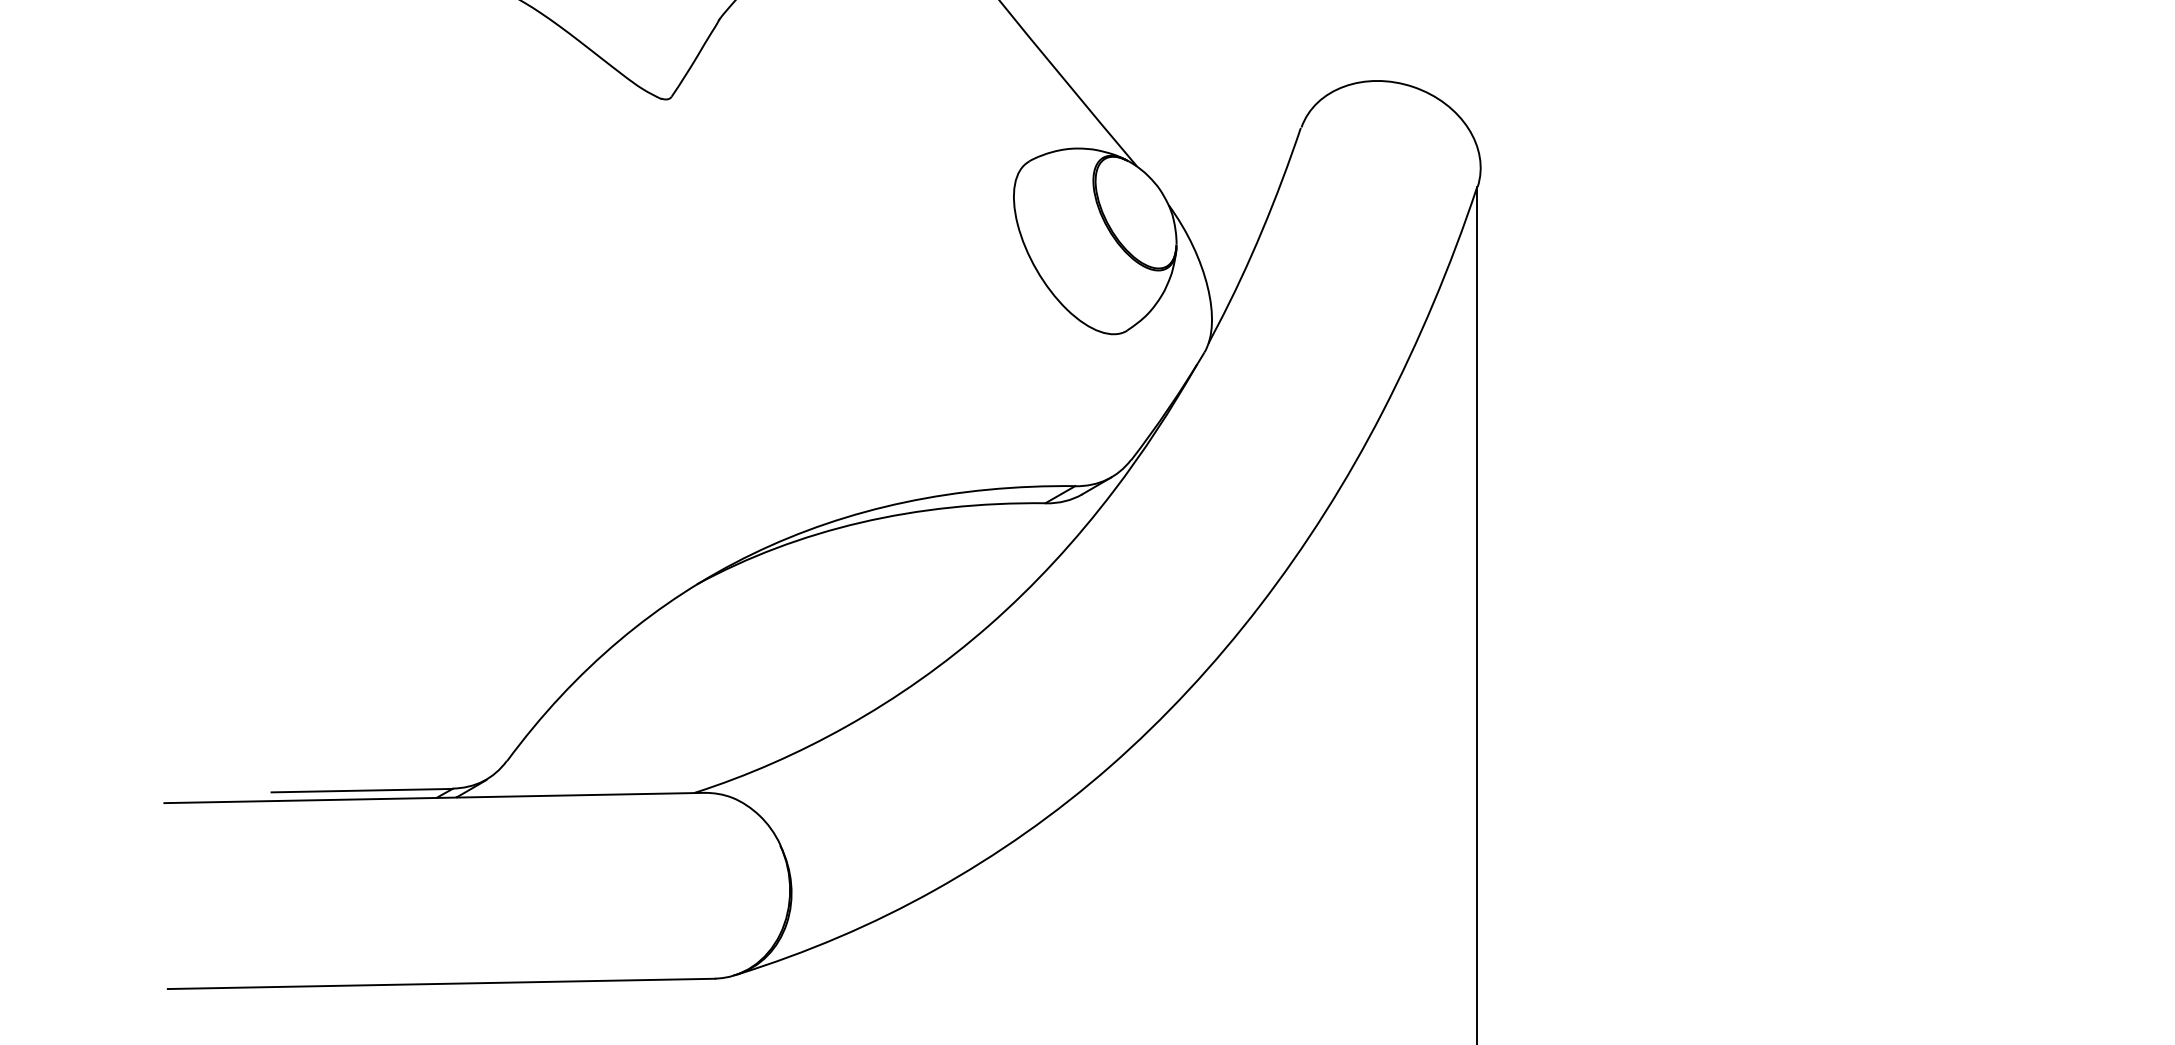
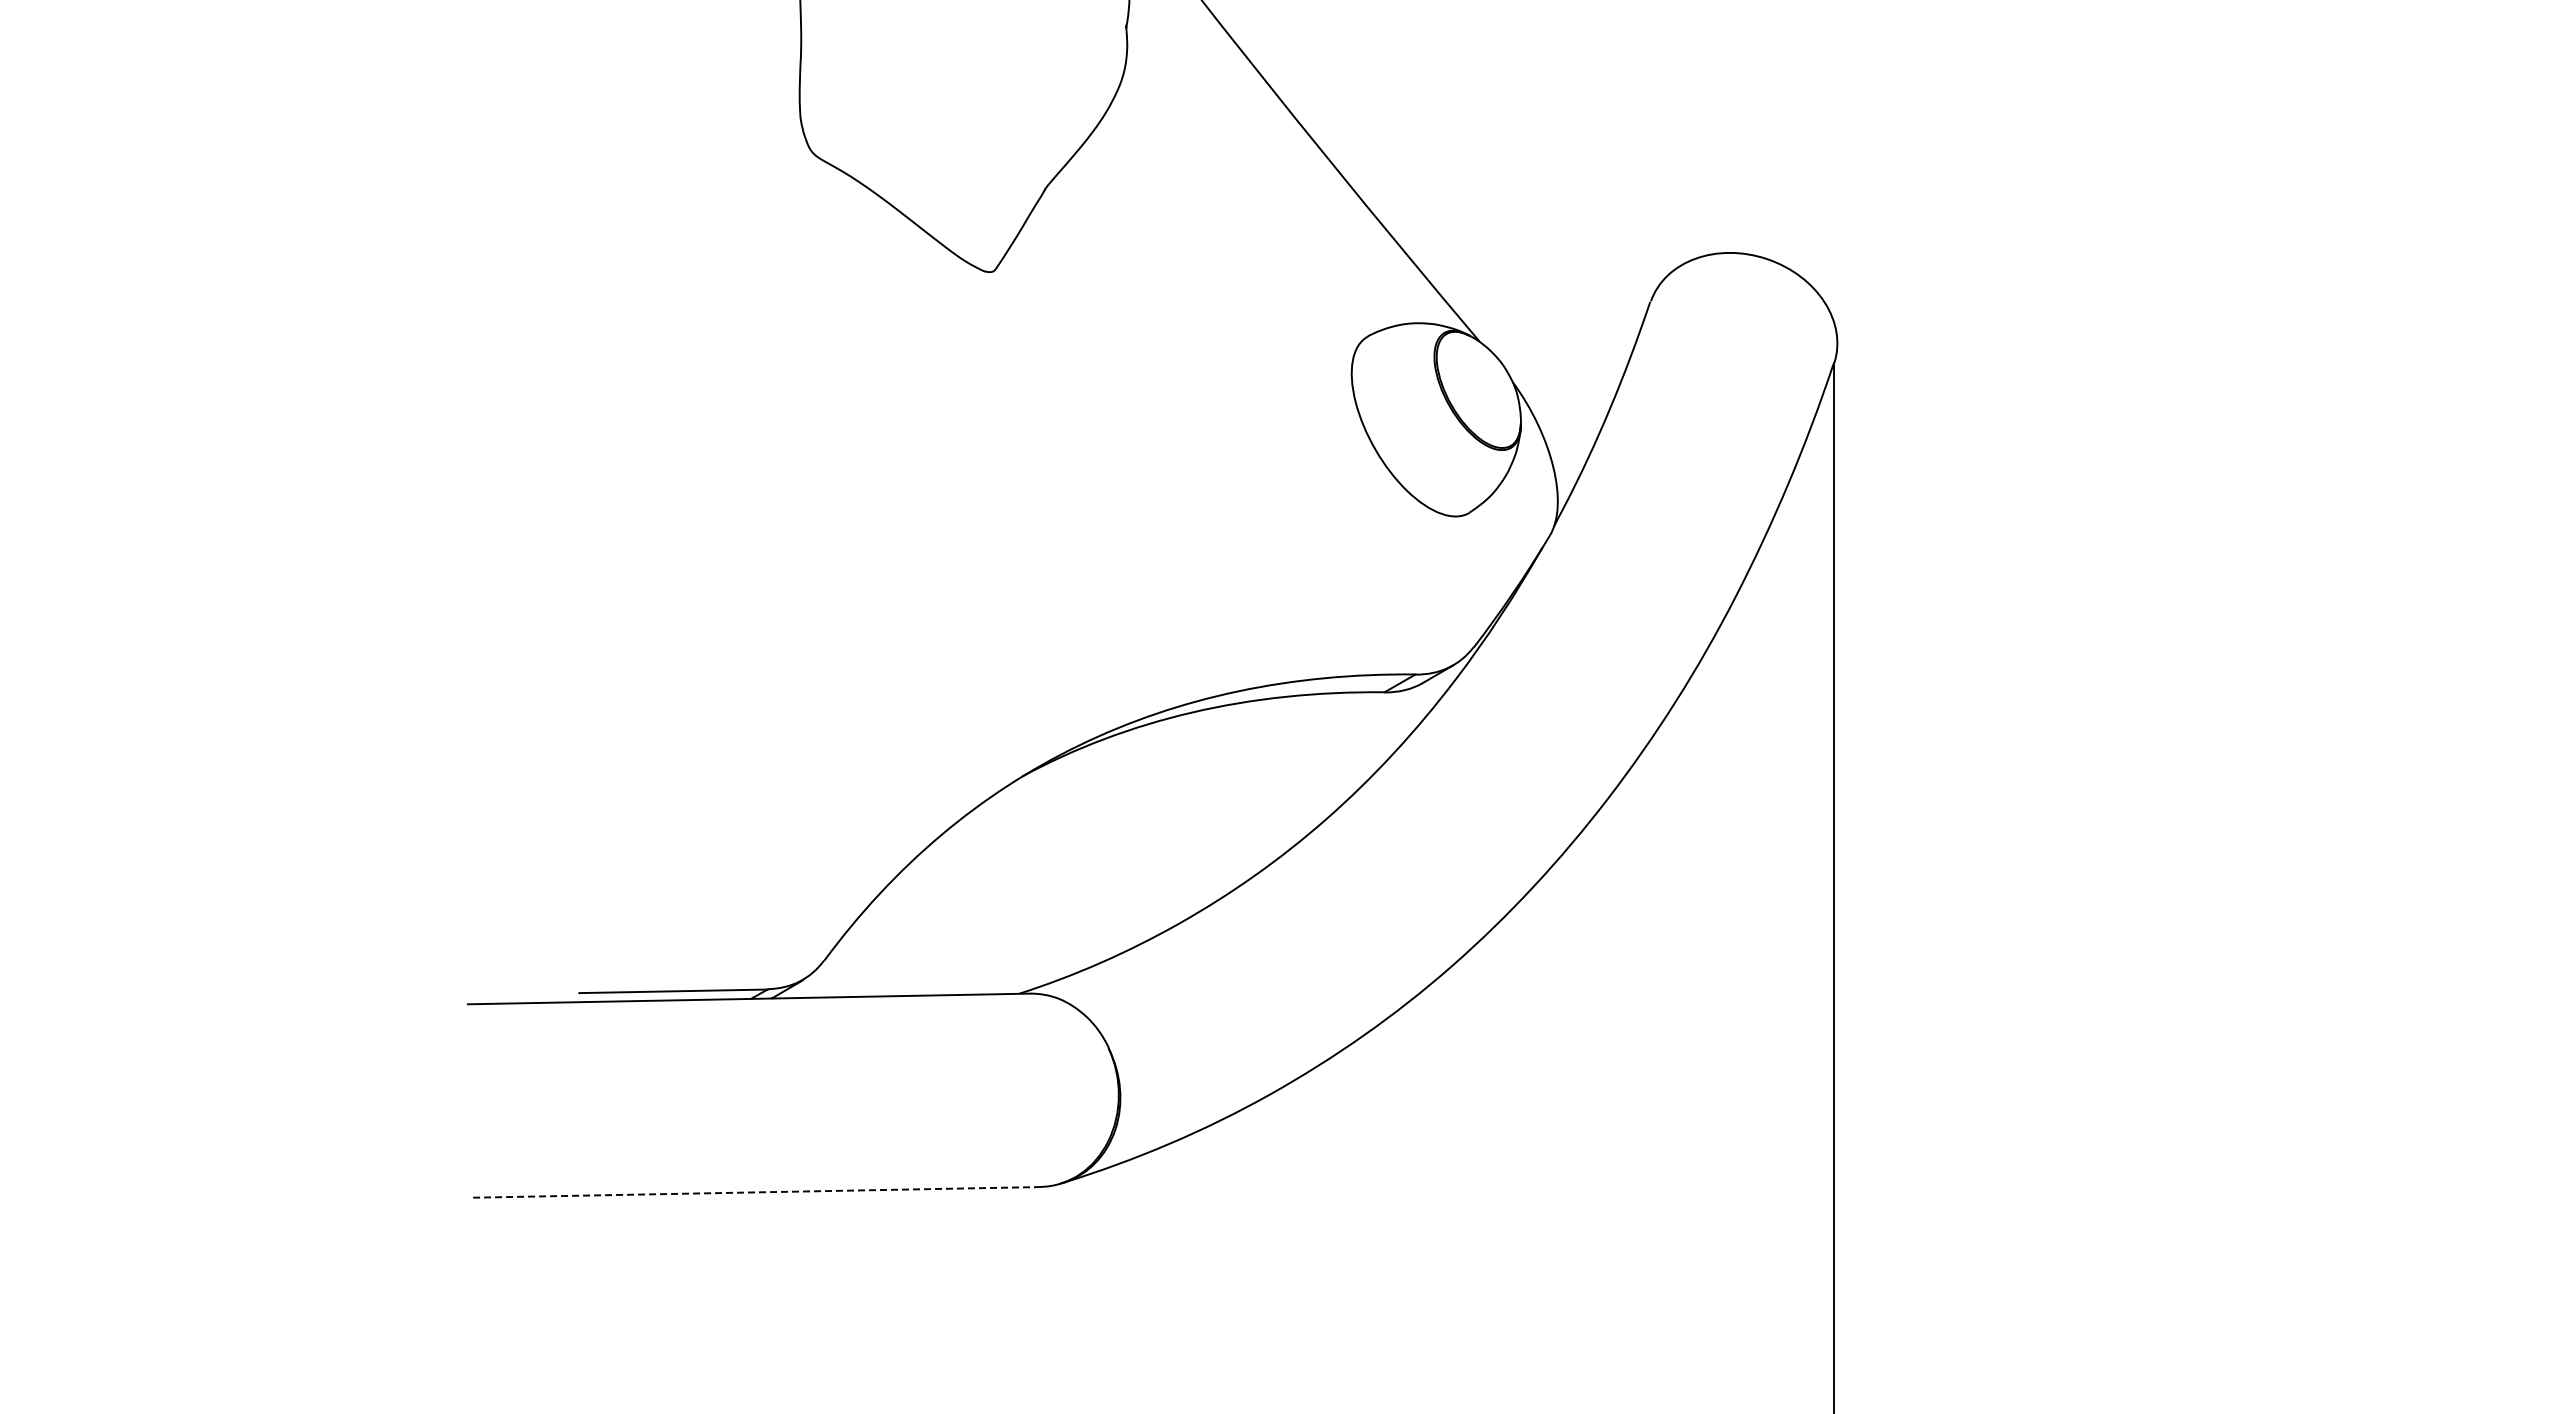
line: (441, 984) -> (756, 1192), solid -> dashed

